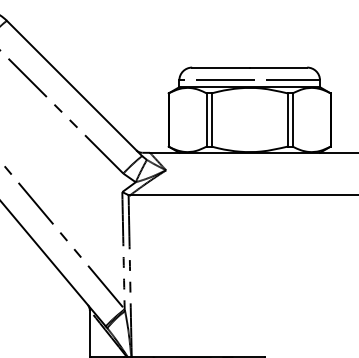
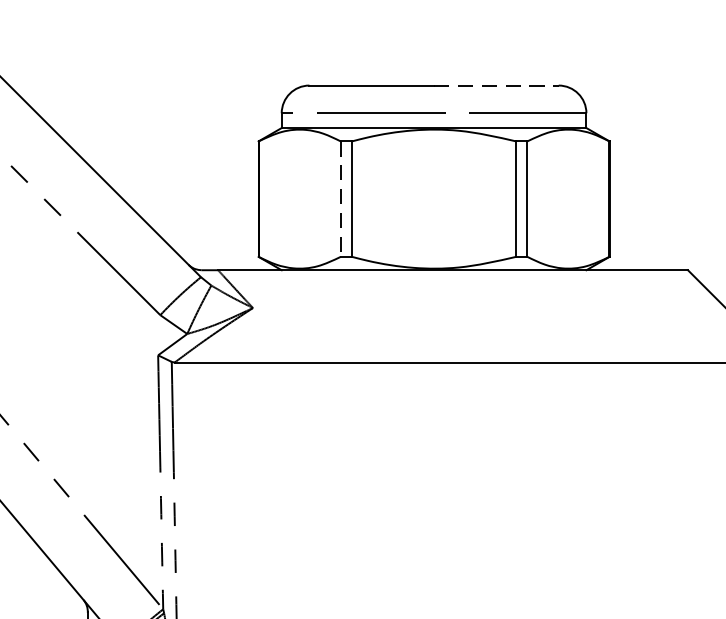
line: (278, 67) -> (496, 85), solid -> dashed
line: (206, 120) -> (340, 200), solid -> dashed

